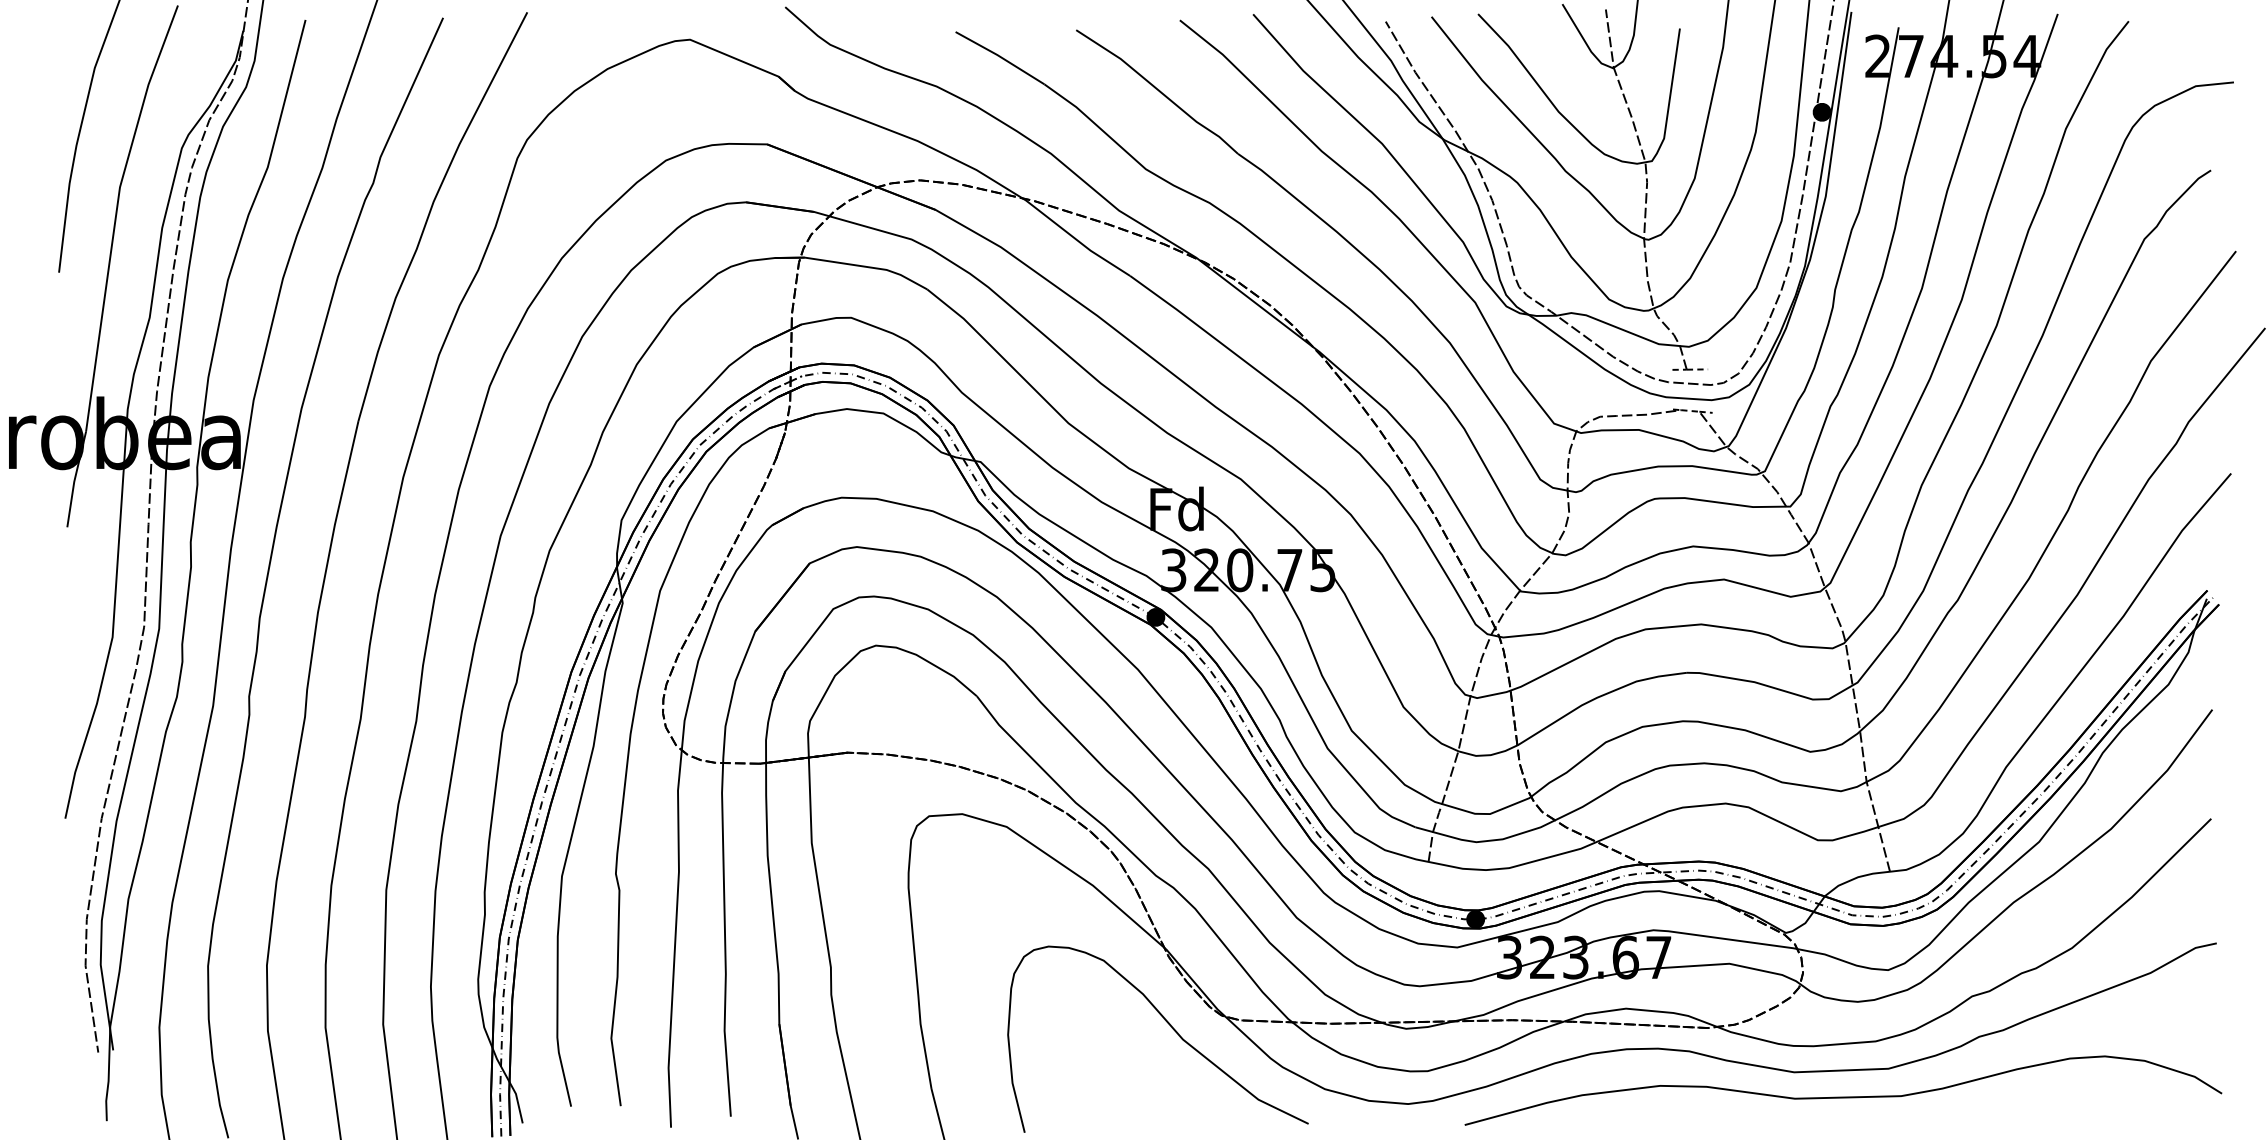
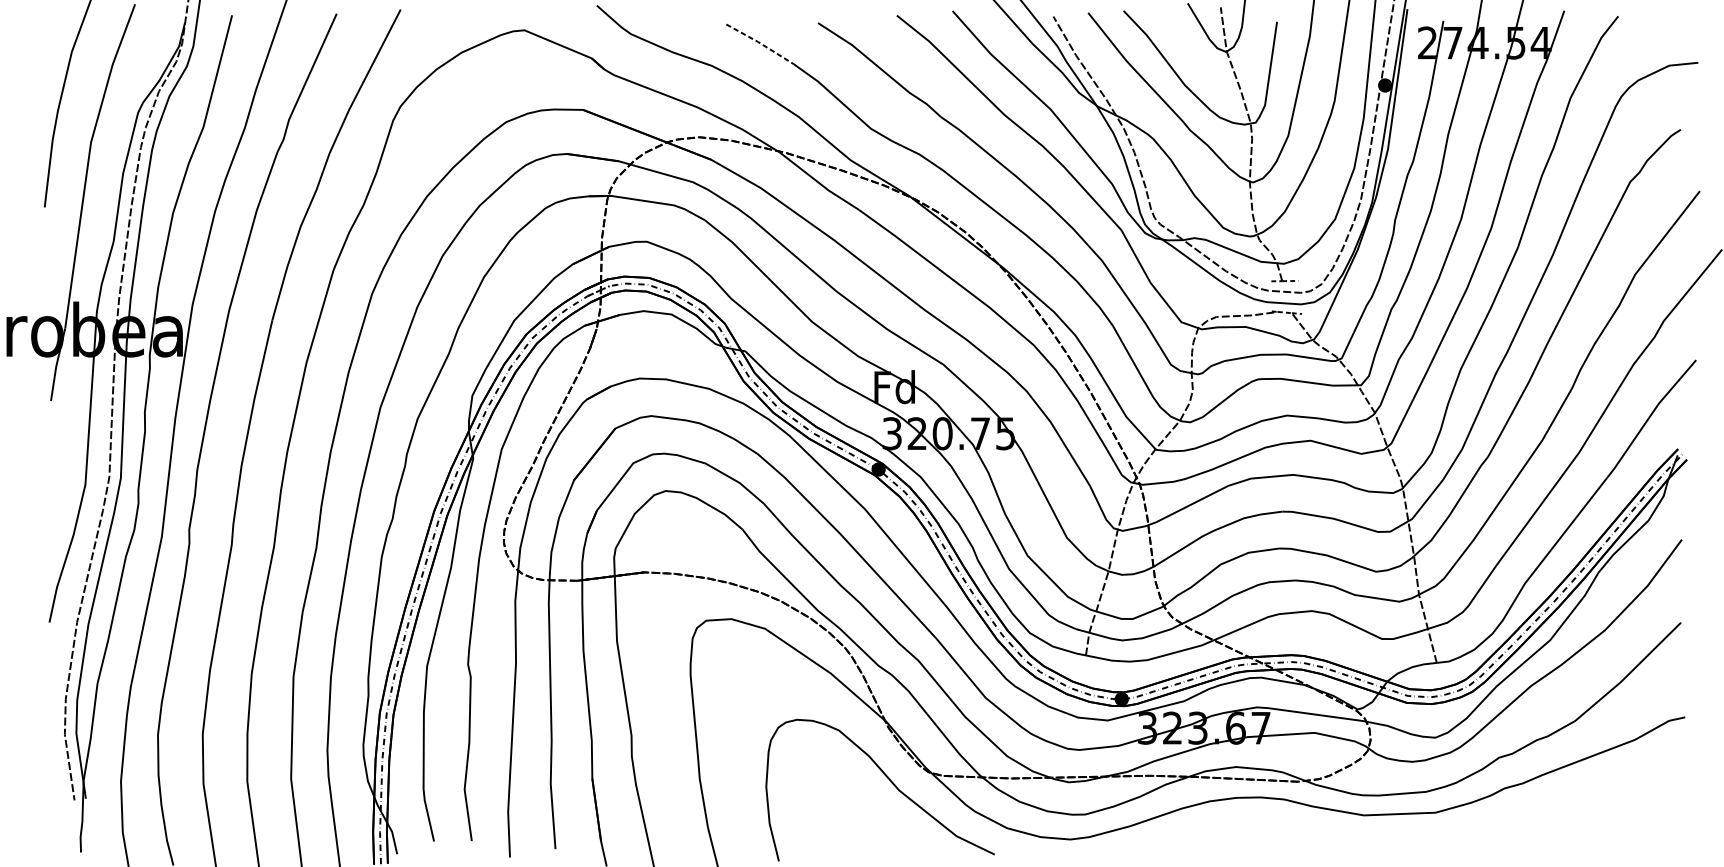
line: (1000, 57) -> (760, 43), solid -> dashed
curve: (1843, 1096) -> (1401, 833), removed

